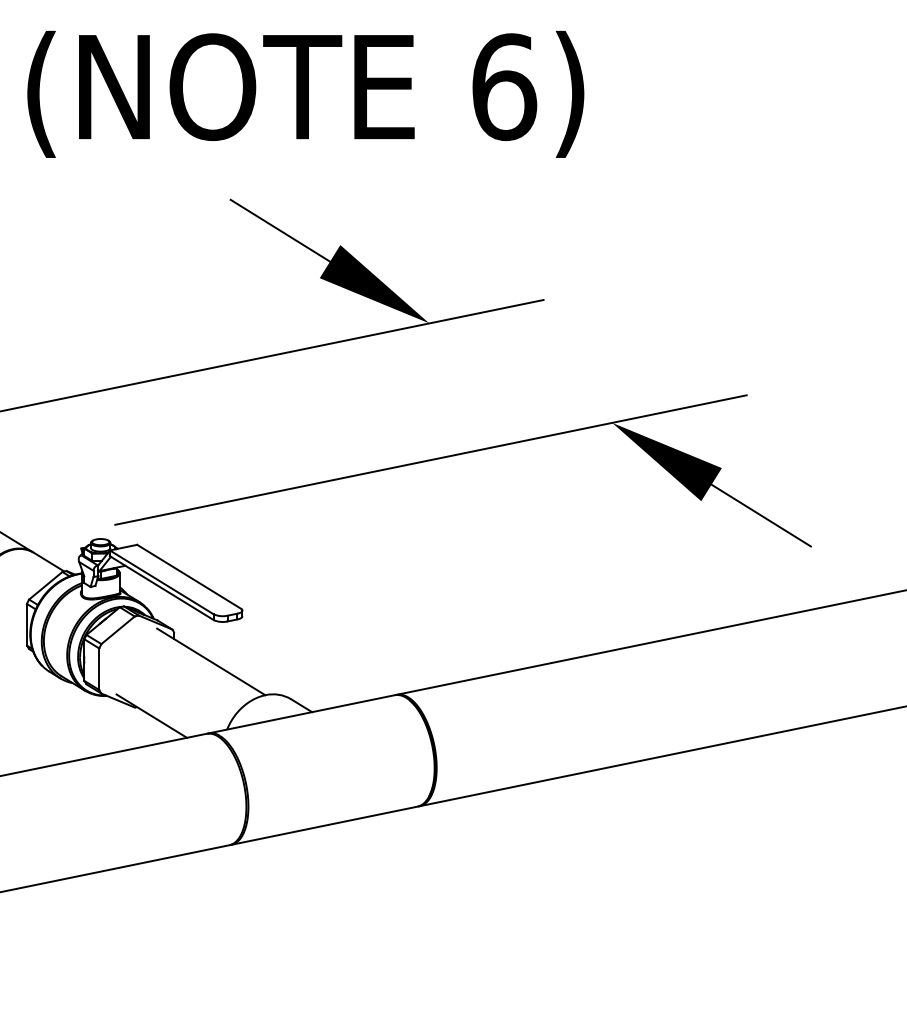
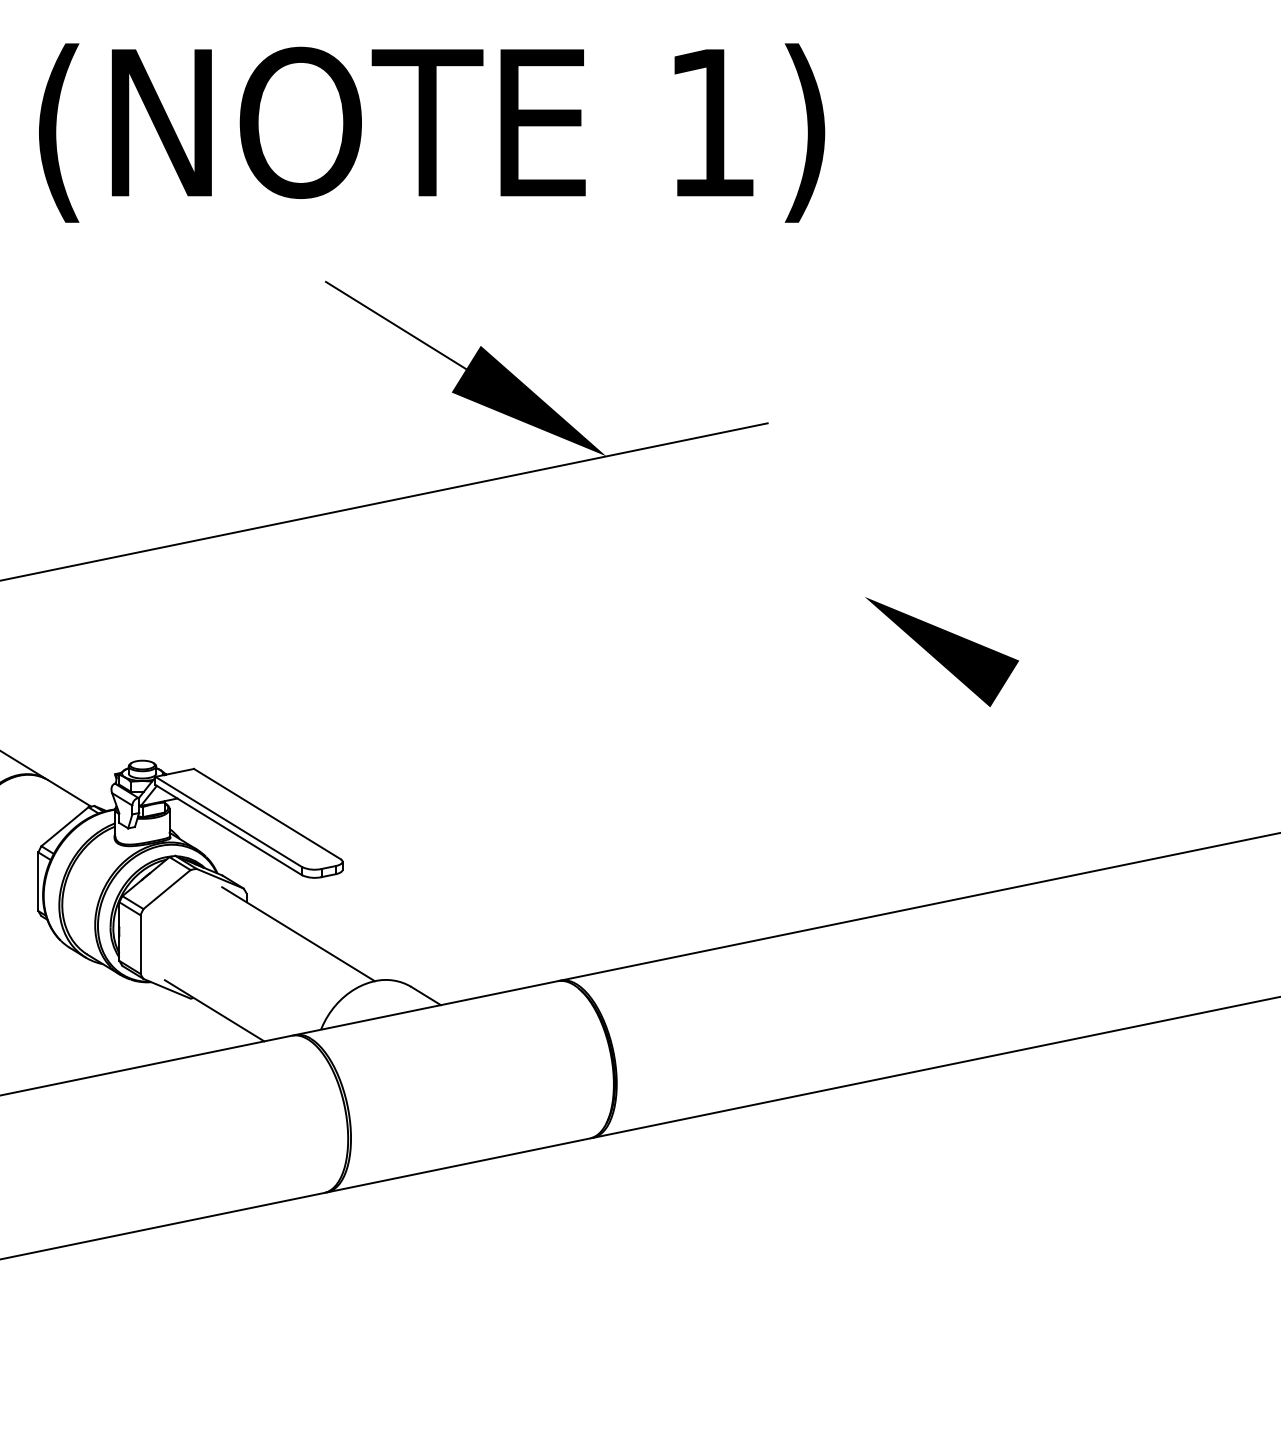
text: (504, 86) -> (712, 122), 6) -> 1)
line: (430, 459) -> (608, 648), removed
line: (760, 515) -> (1074, 727), removed

